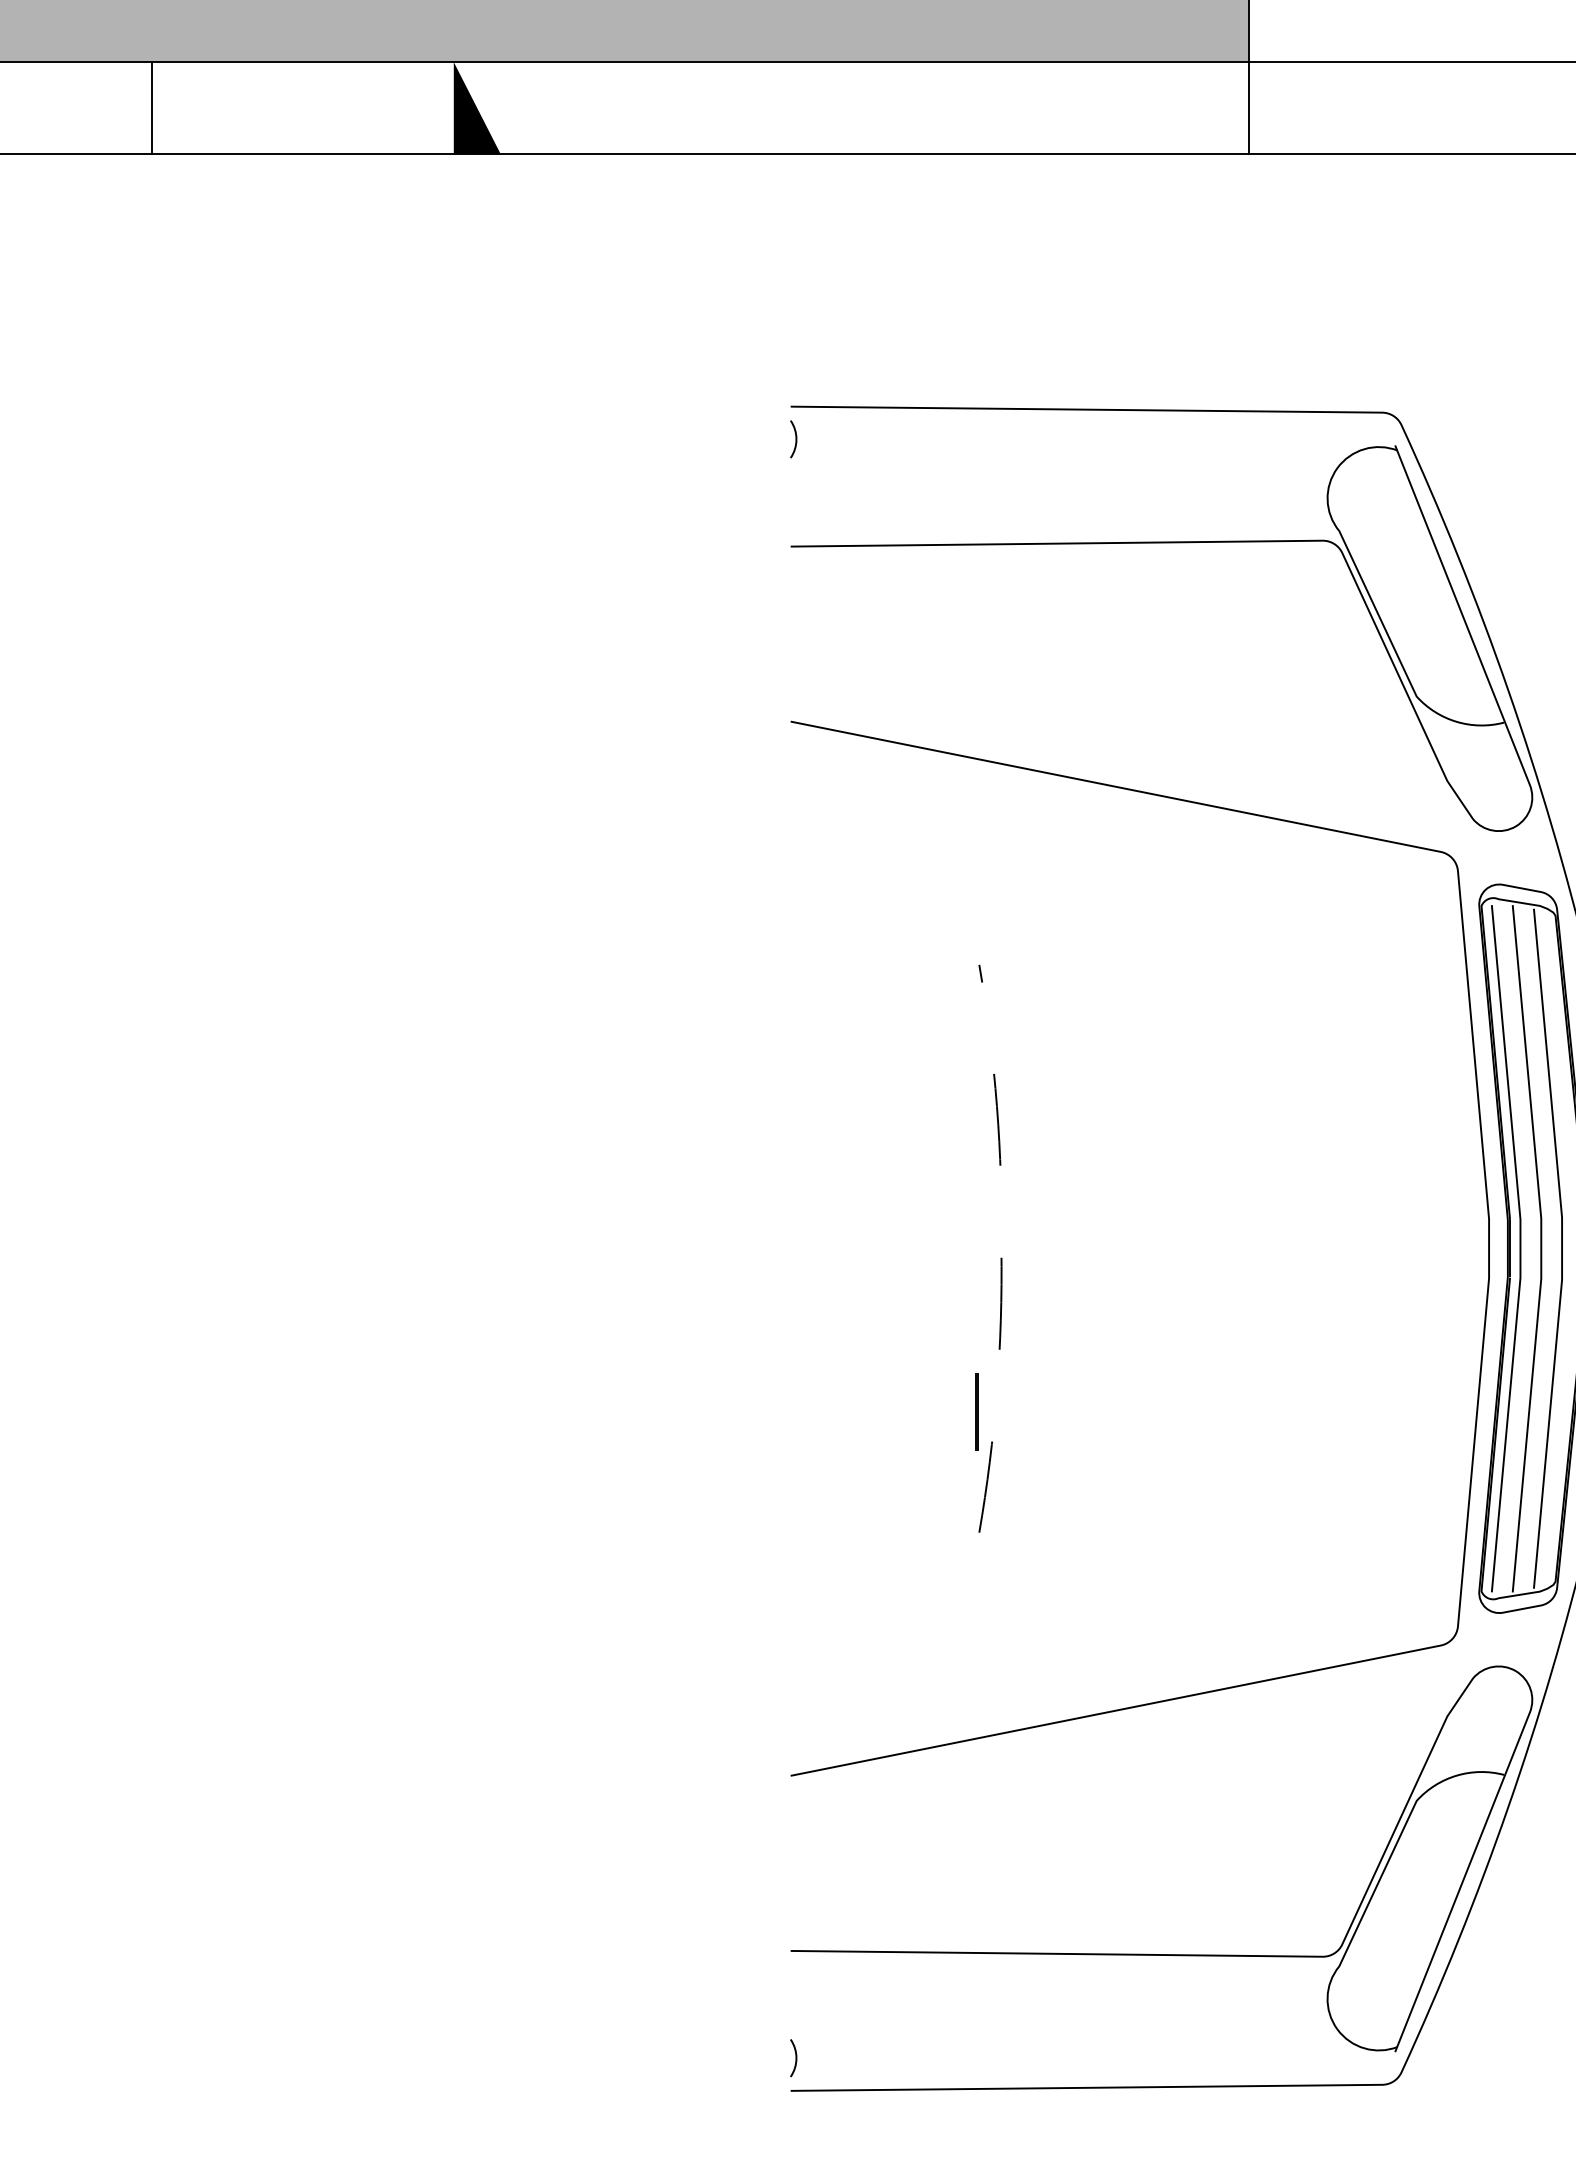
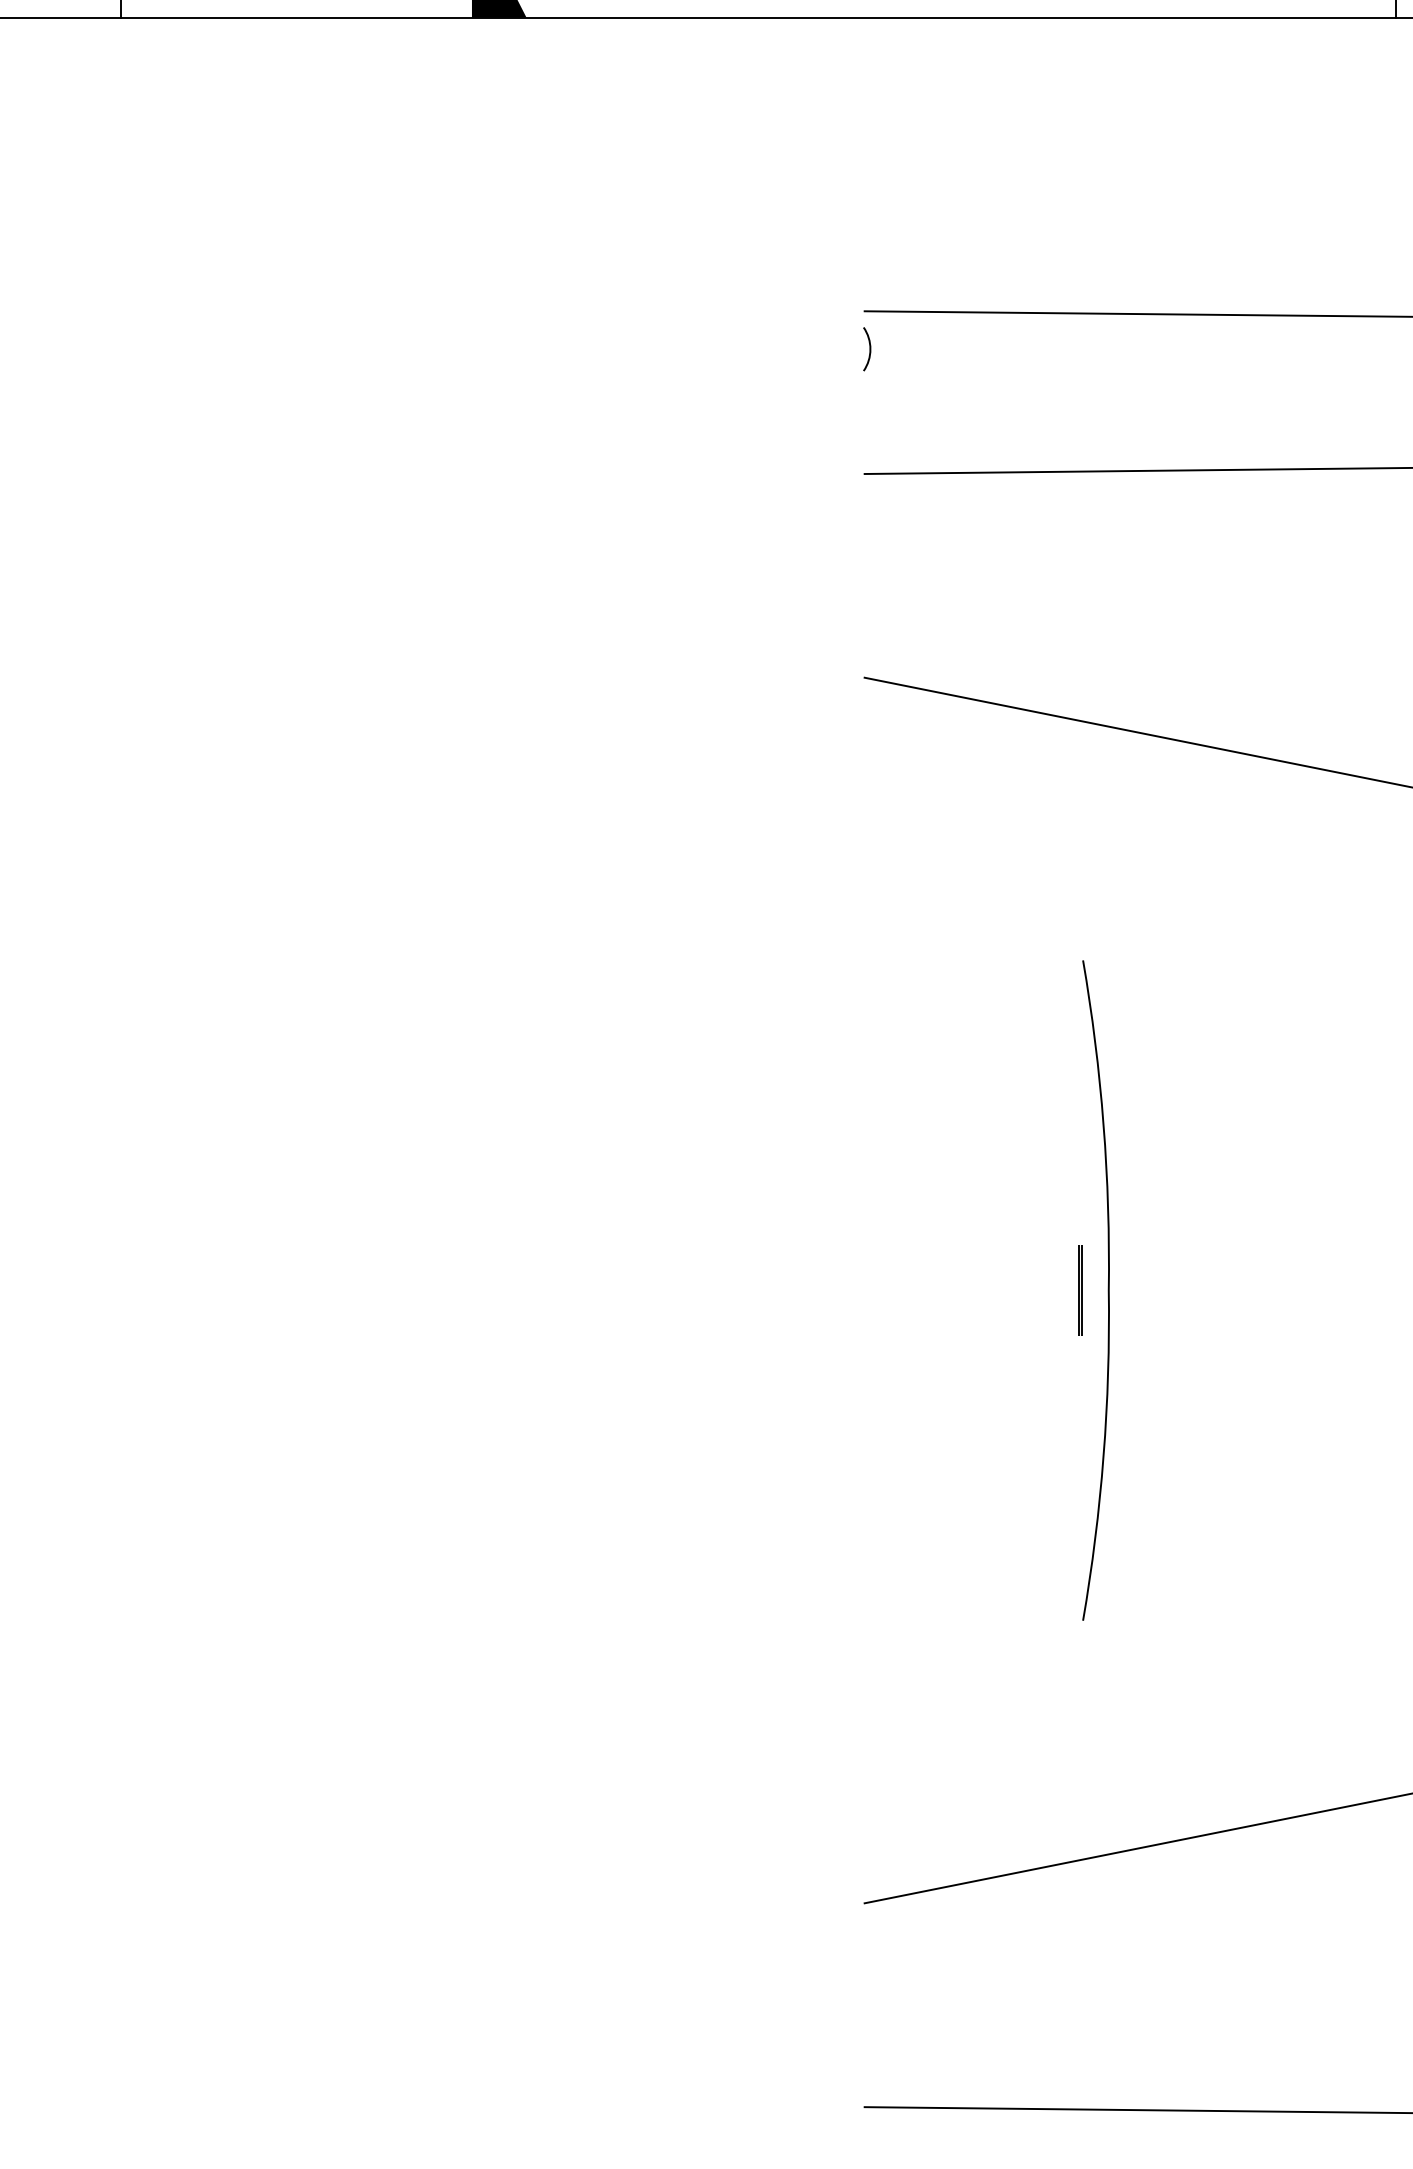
line: (1001, 1248) -> (1108, 1290), dashed -> solid
line: (976, 1411) -> (1079, 1290), moved

